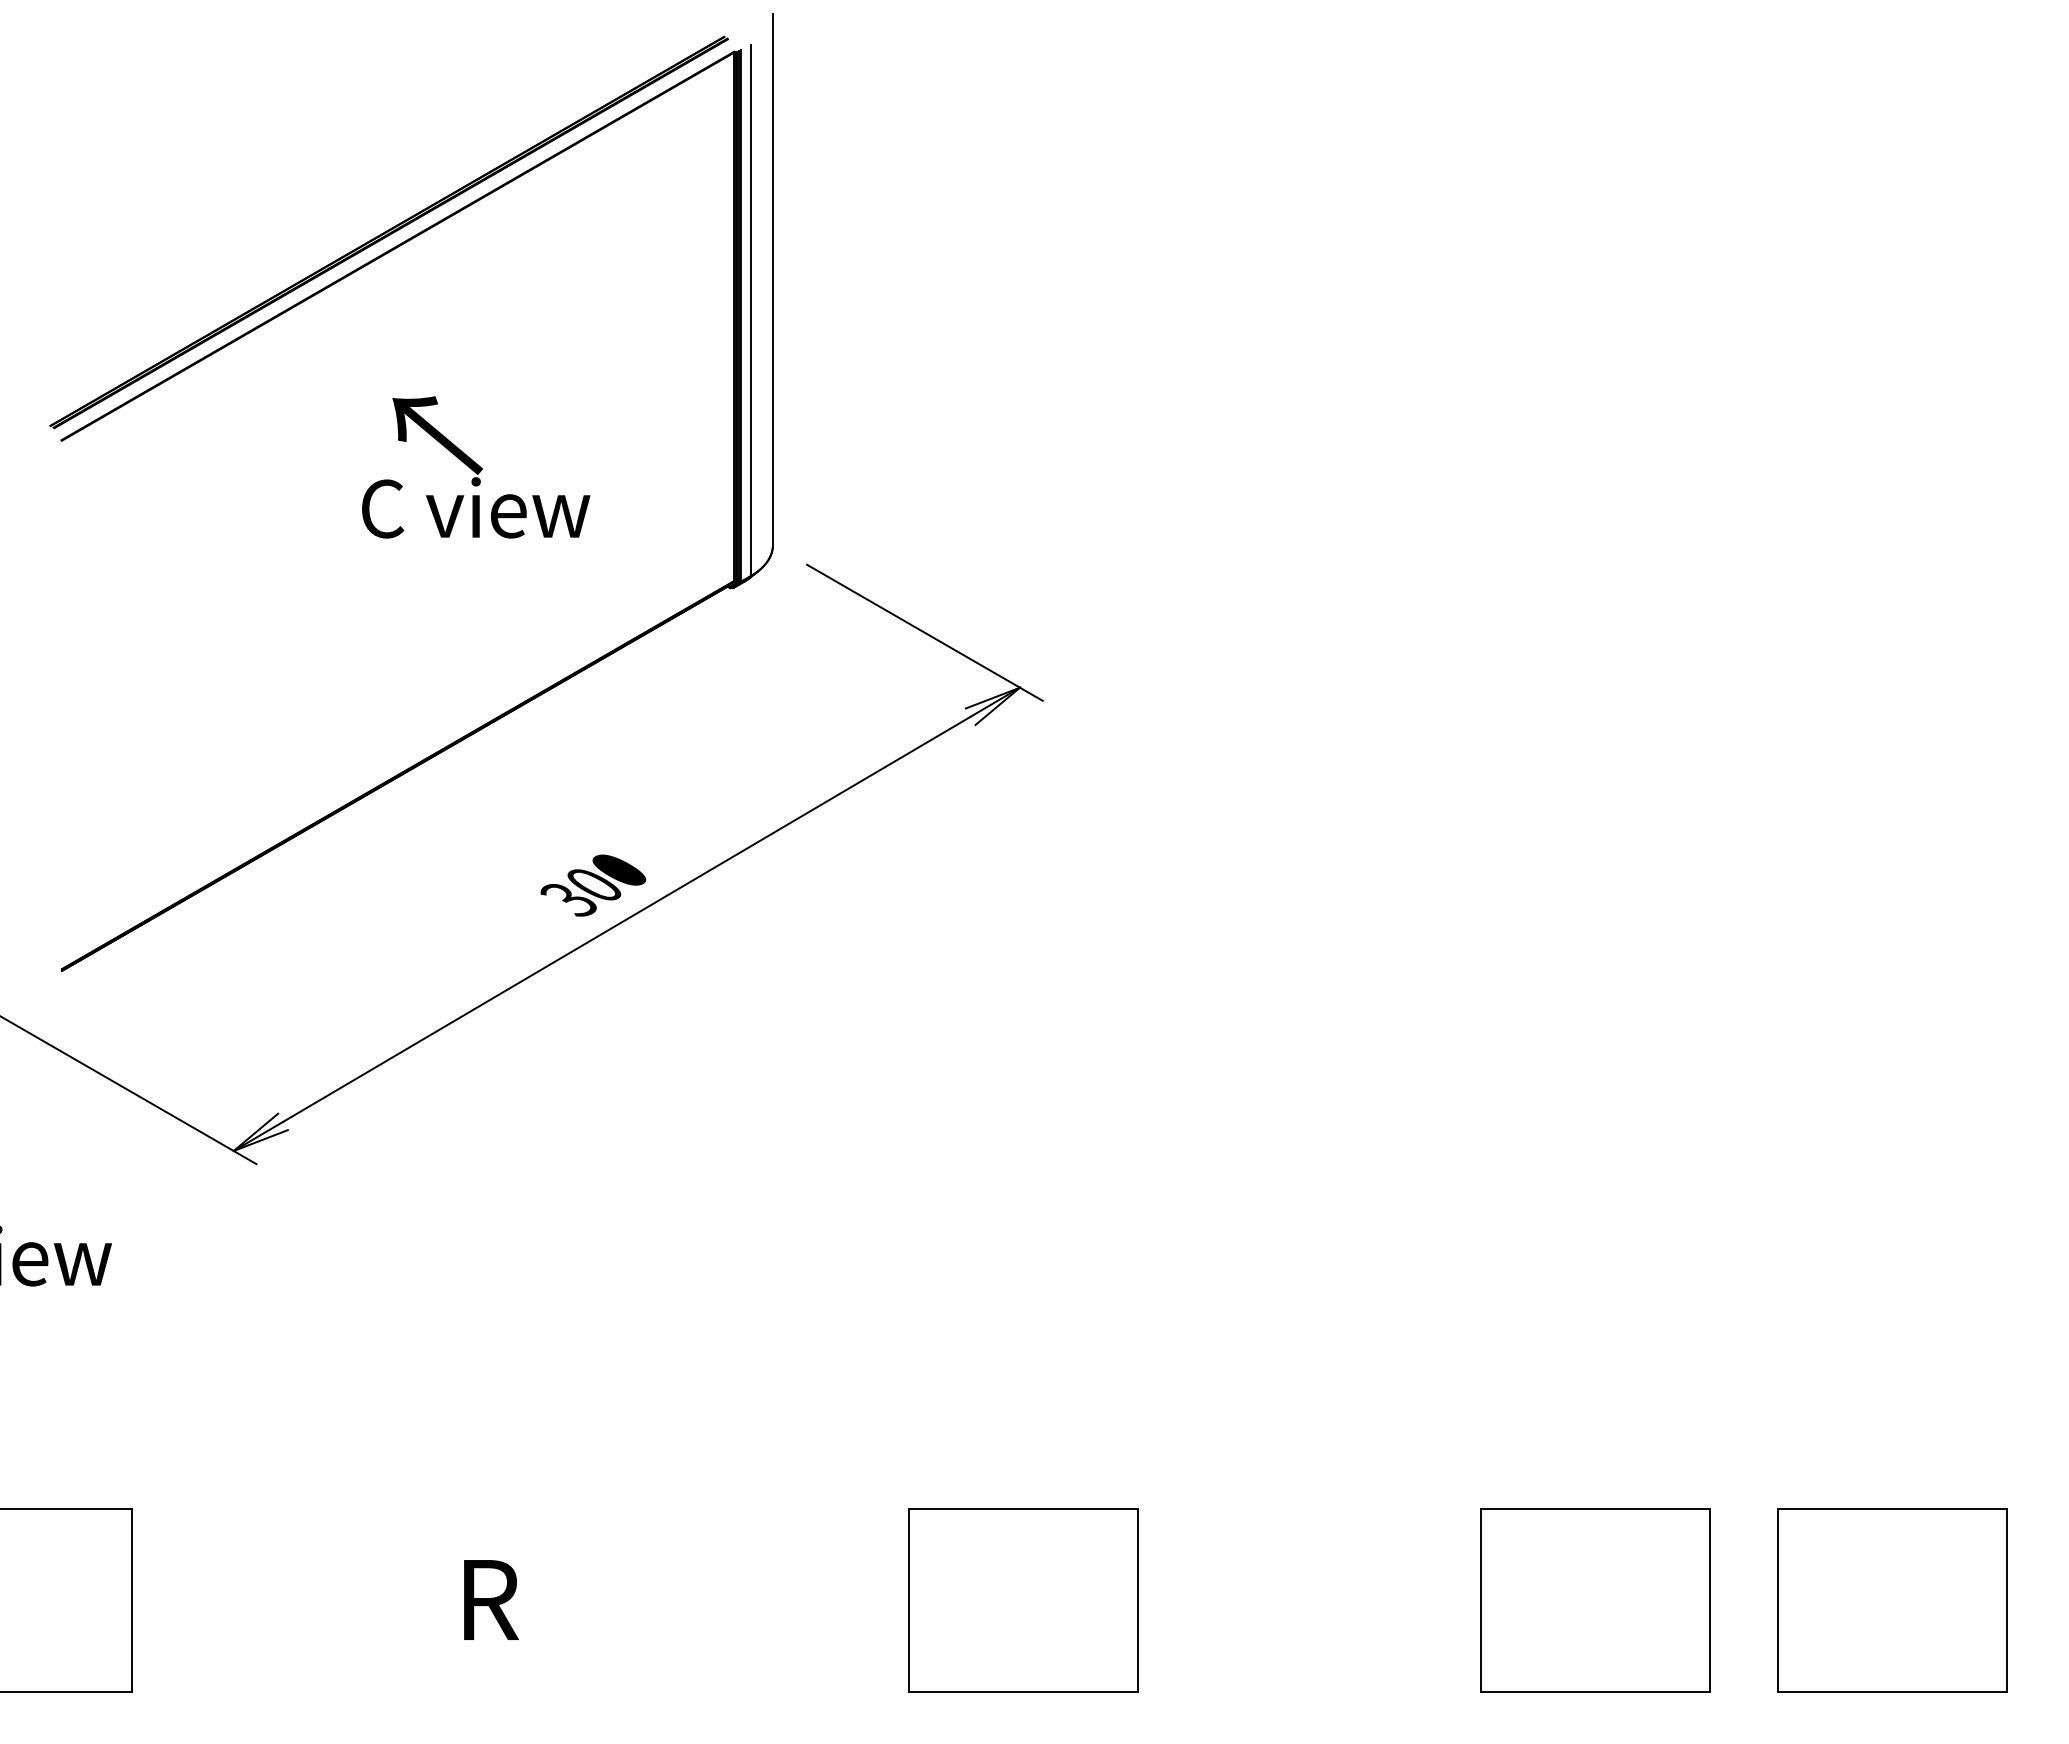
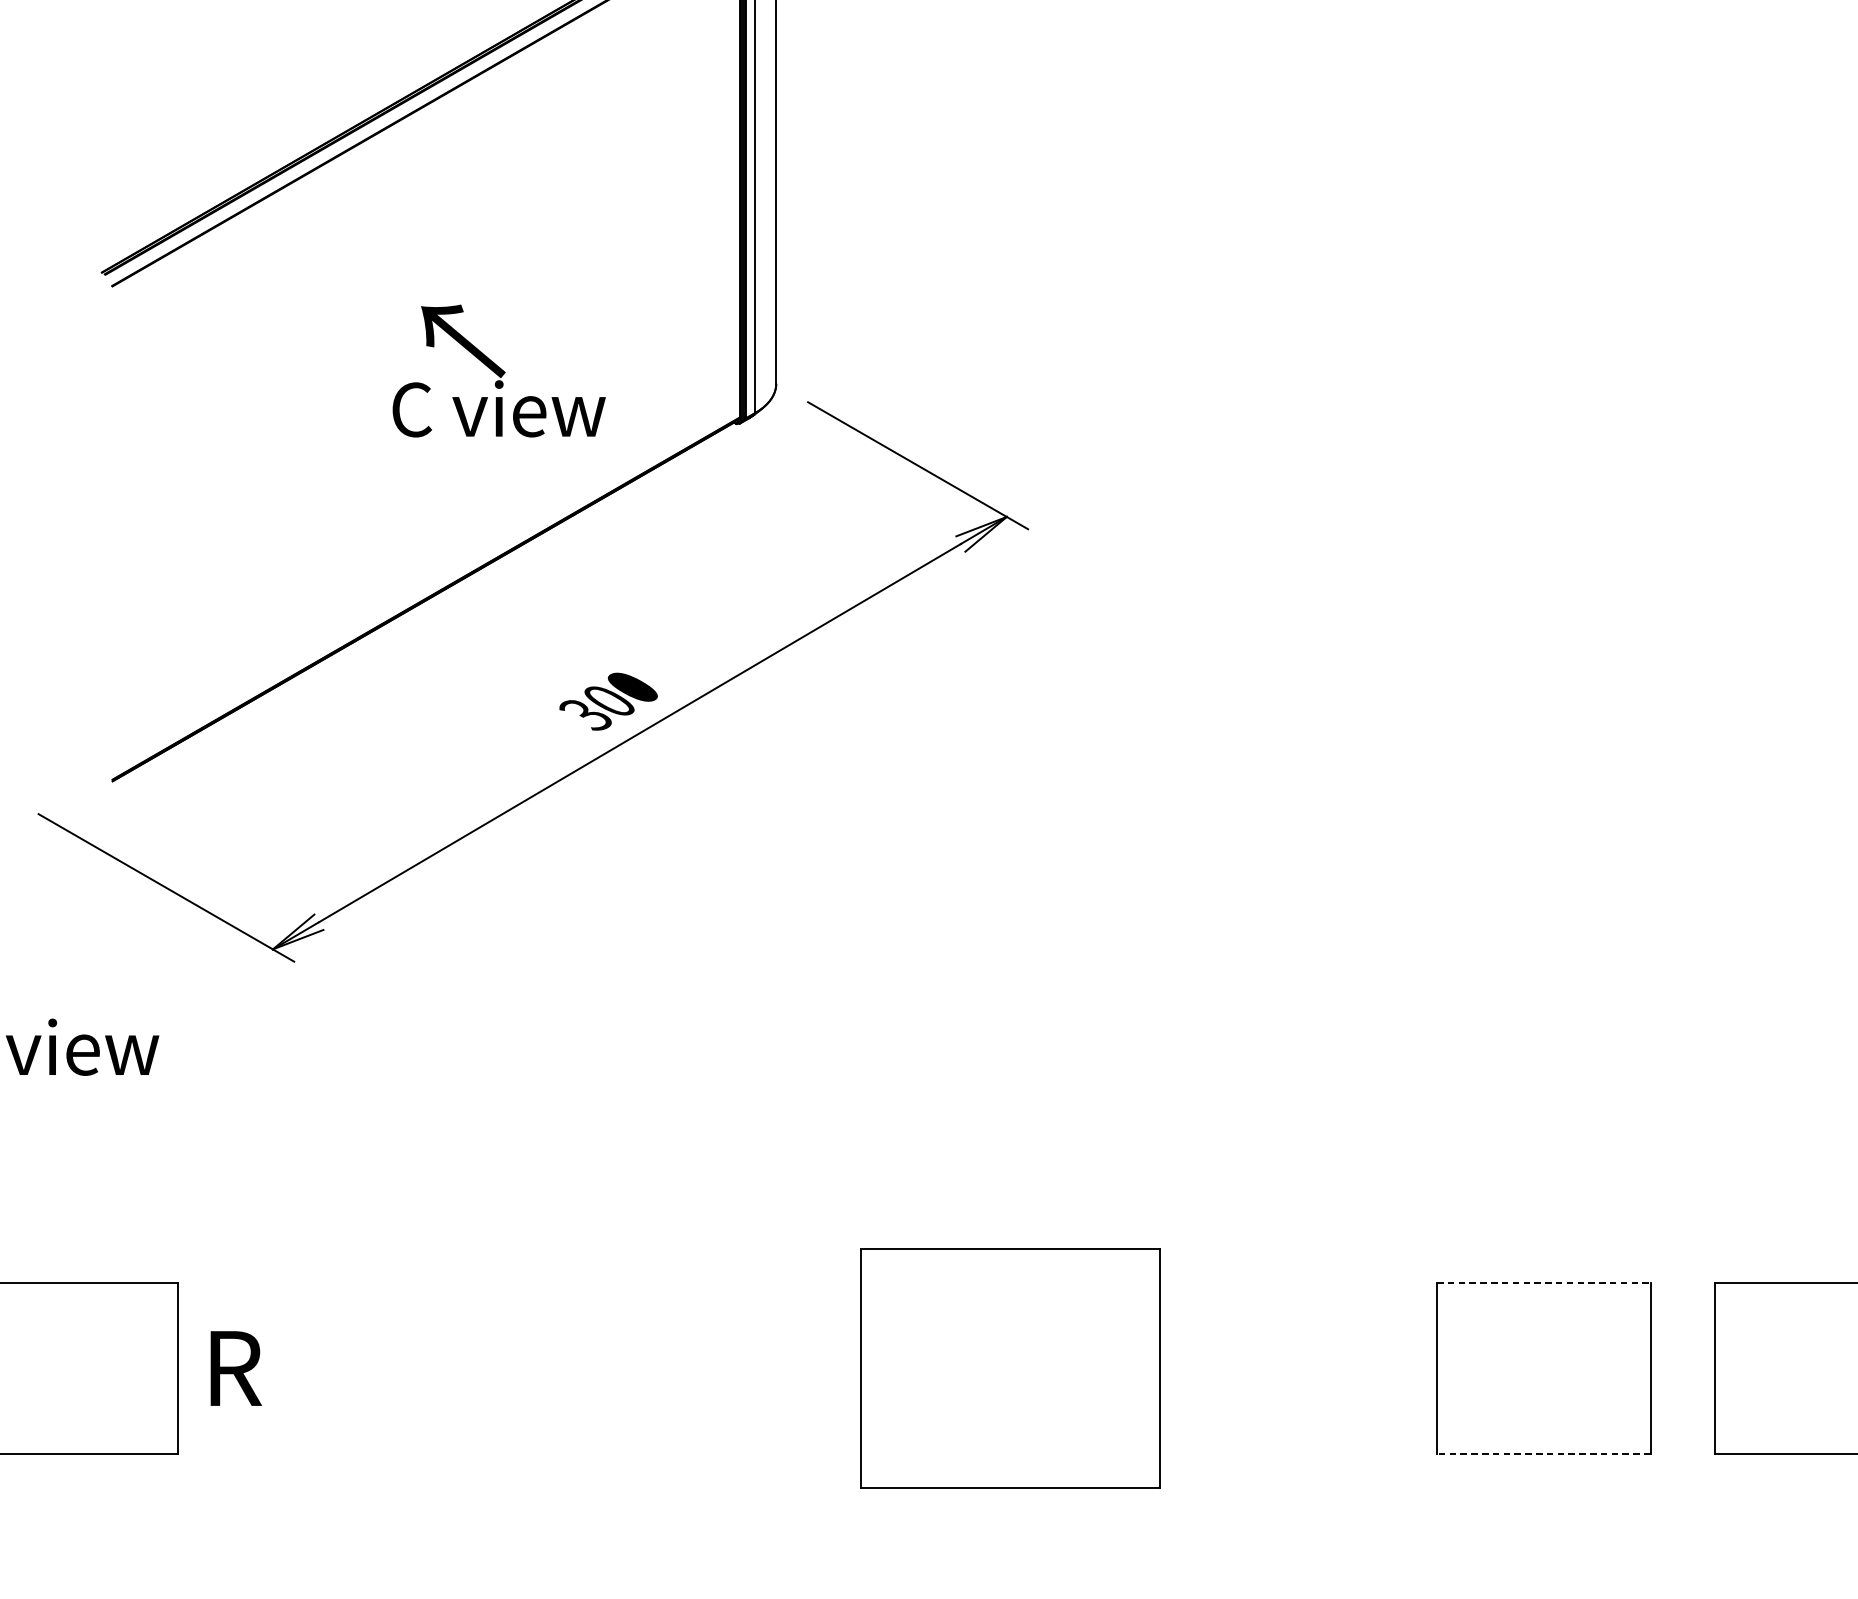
text: (476, 467) -> (499, 371), moved
line: (1595, 1508) -> (1544, 1283), solid -> dashed
text: (491, 1599) -> (236, 1368), moved
part: (1023, 1600) -> (1010, 1368), size x1.4
line: (1594, 1691) -> (1543, 1453), solid -> dashed

